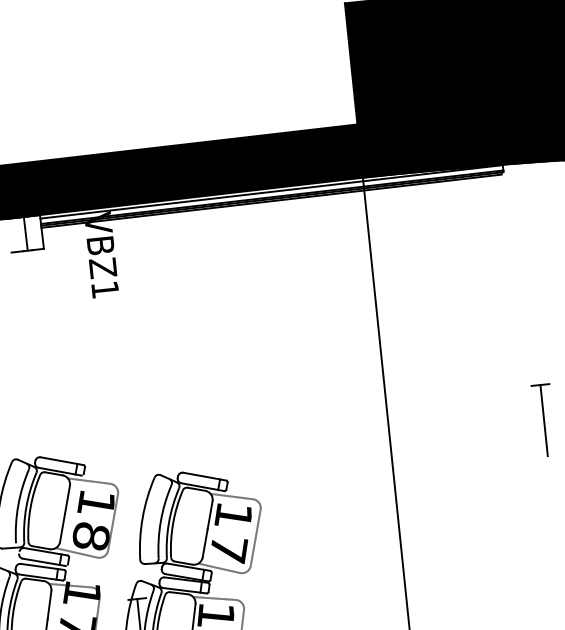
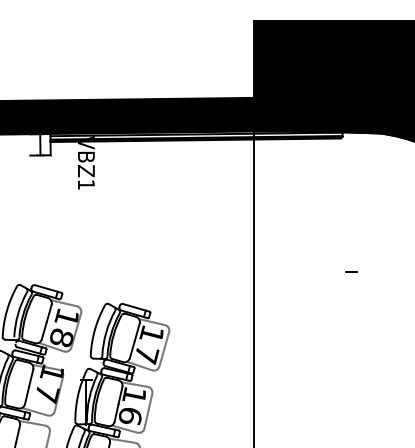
line: (543, 420) -> (351, 294), removed

